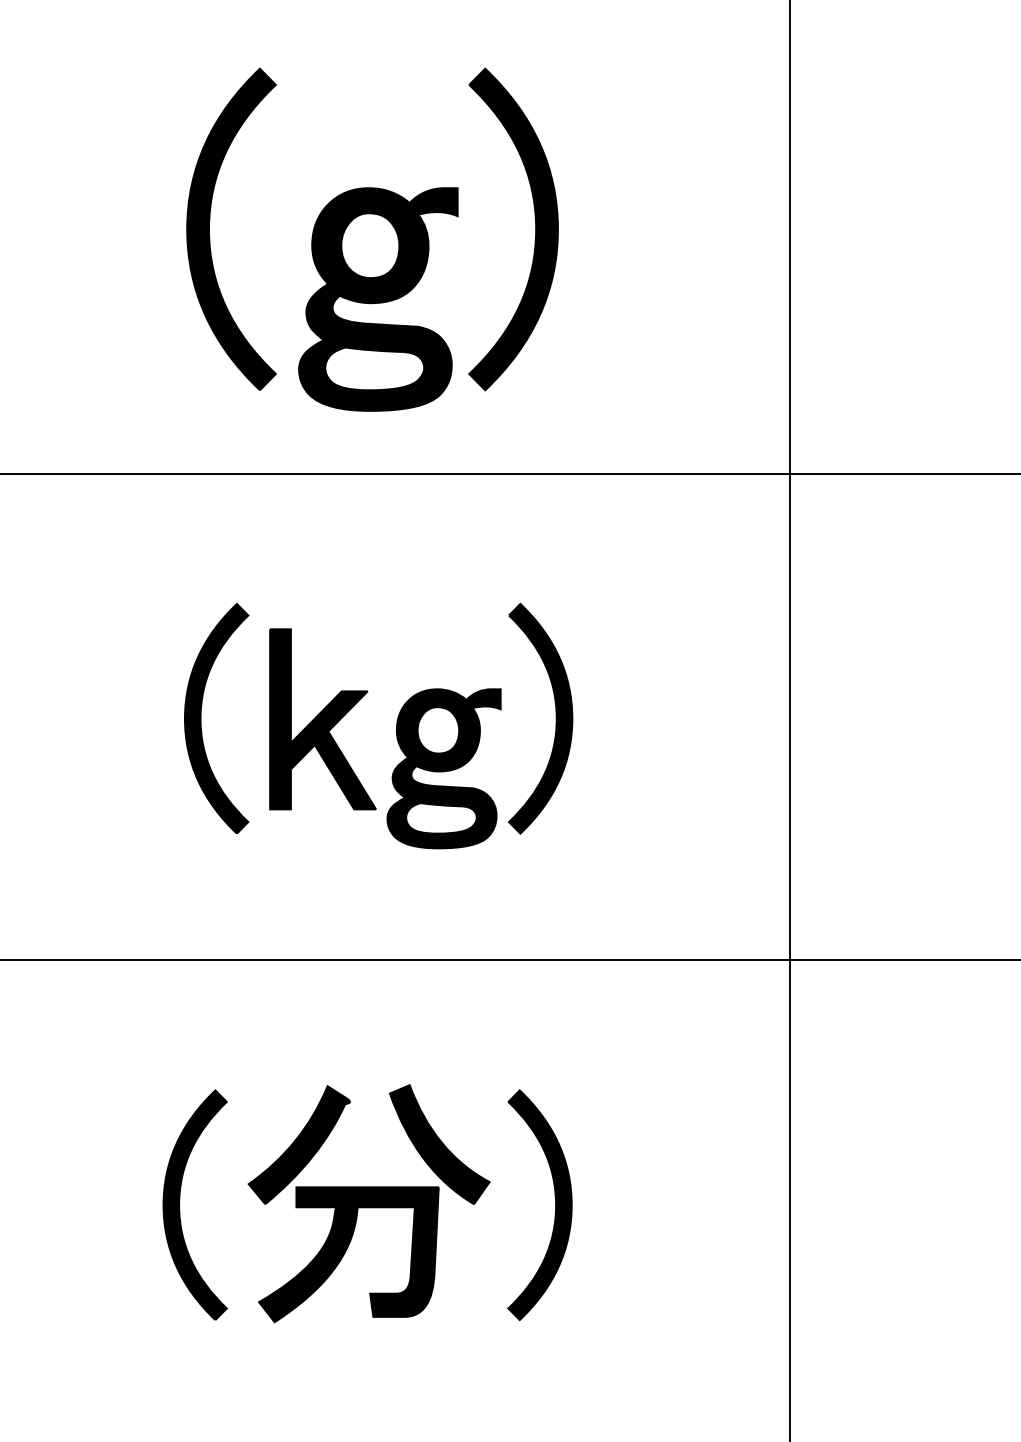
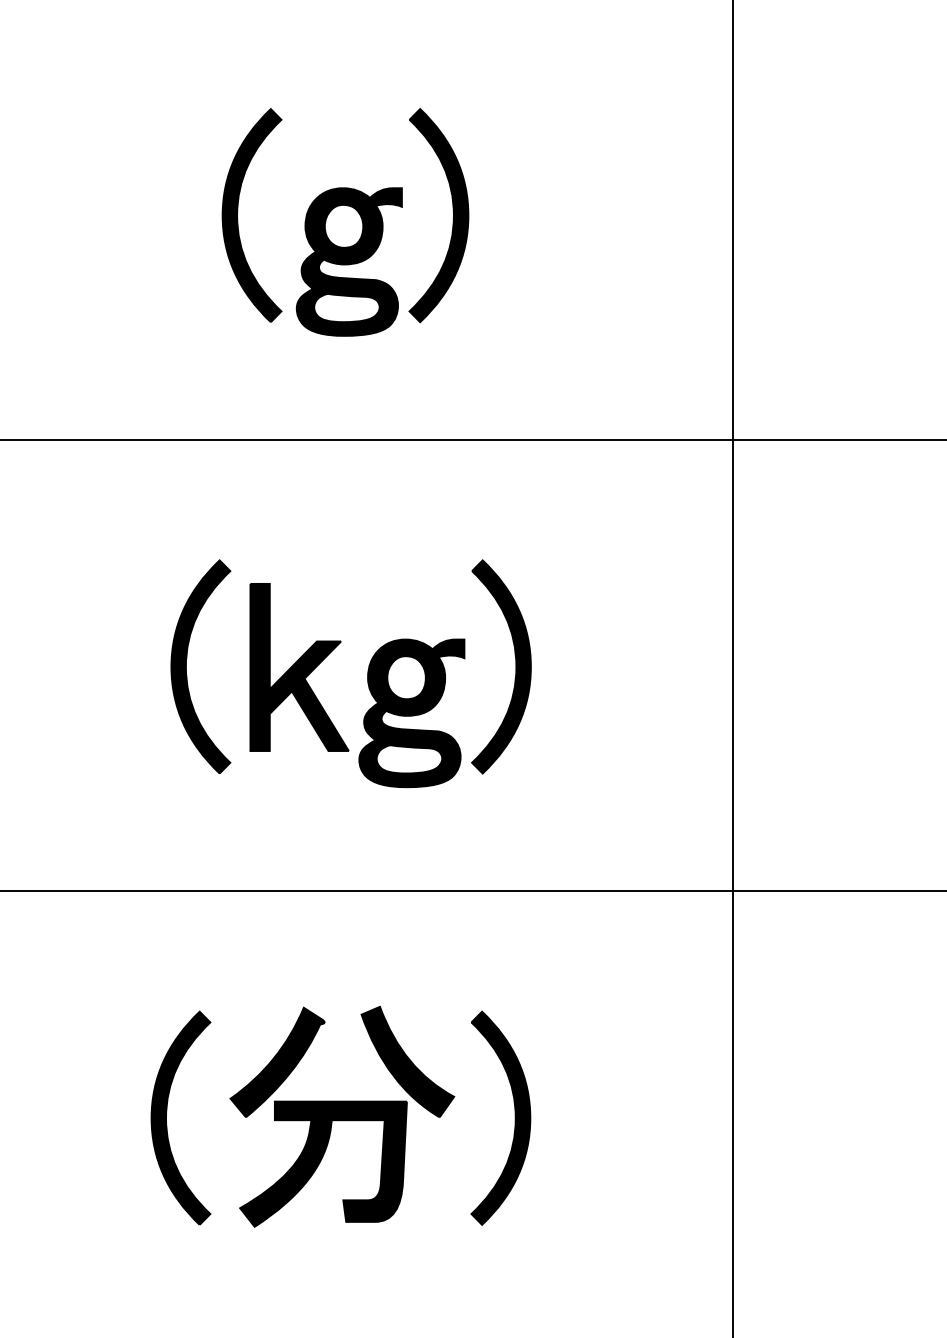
part: (372, 239) -> (345, 222), size x0.71

